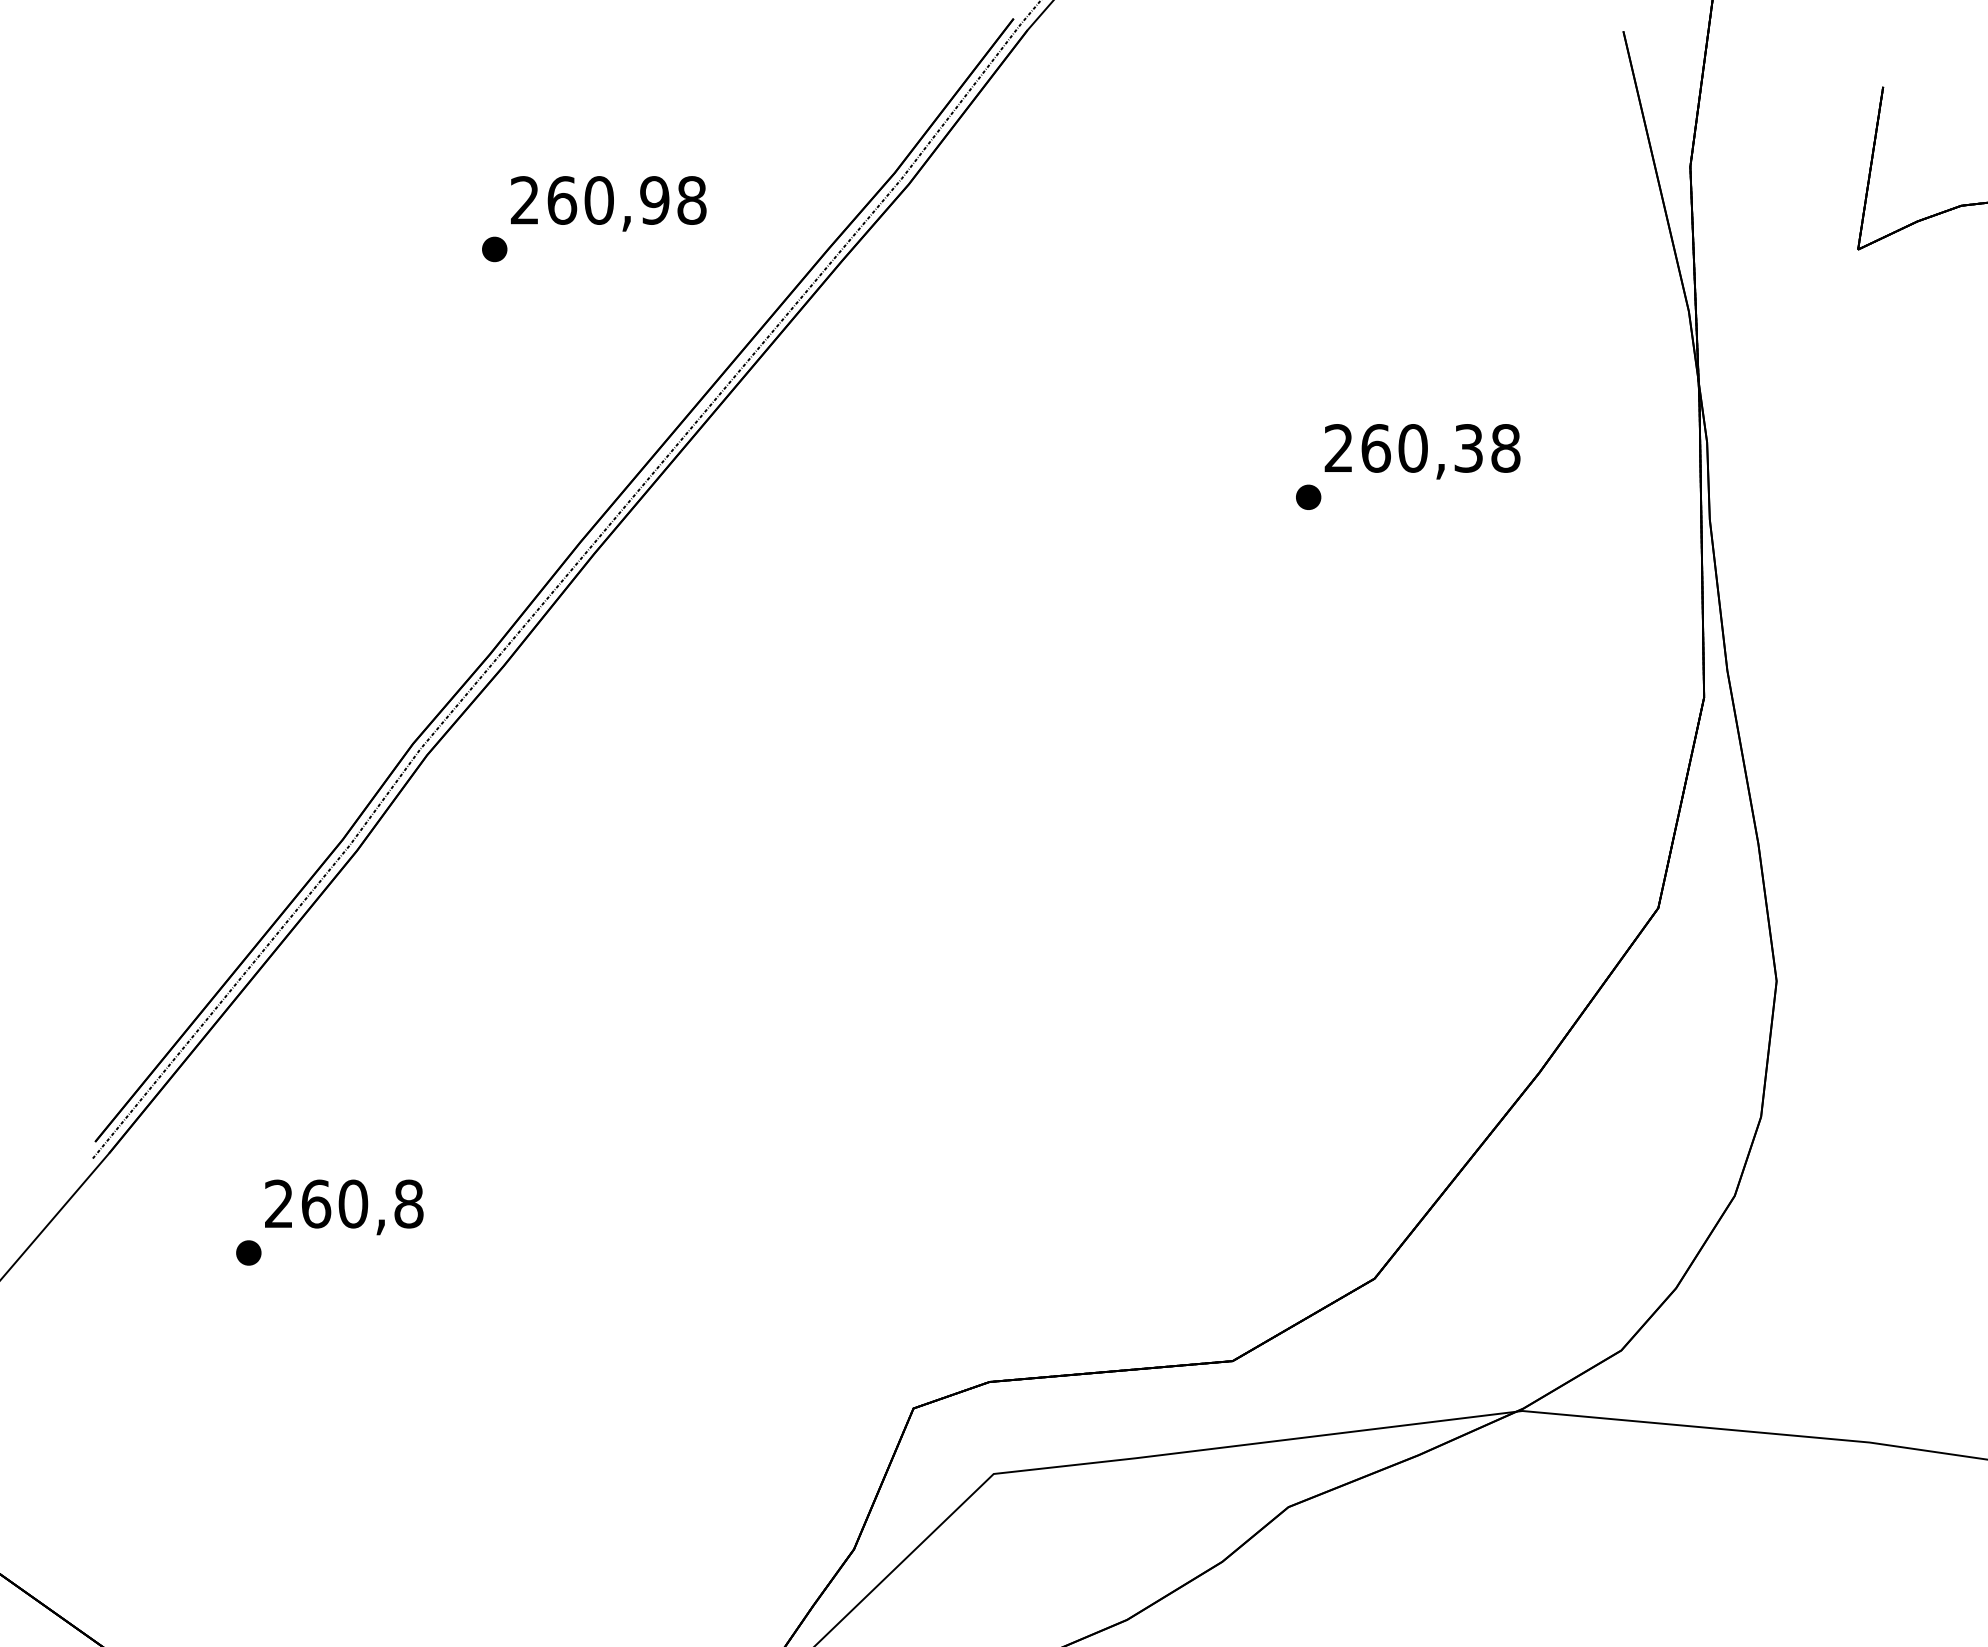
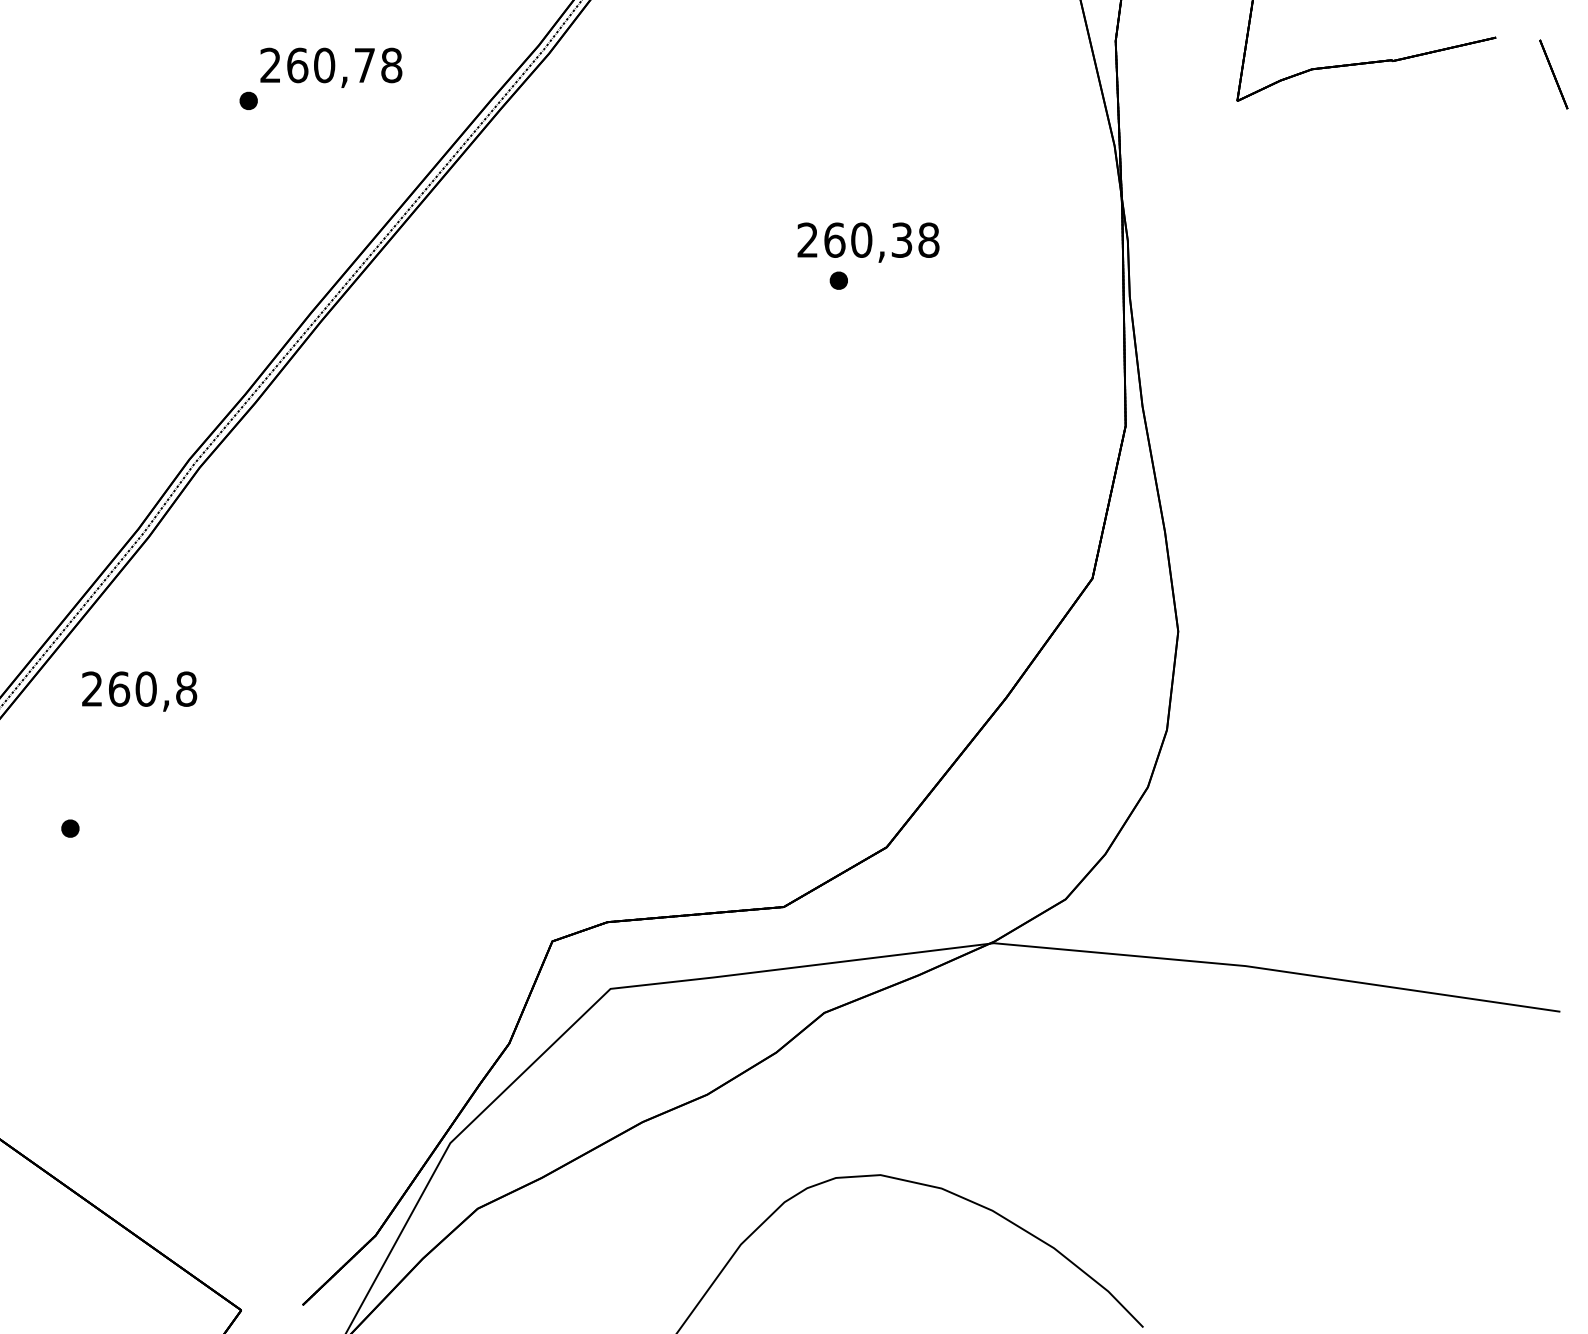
text: (654, 200) -> (364, 65), 260,98 -> 260,78
text: (1422, 451) -> (868, 242), moved
text: (344, 1207) -> (139, 691), moved

